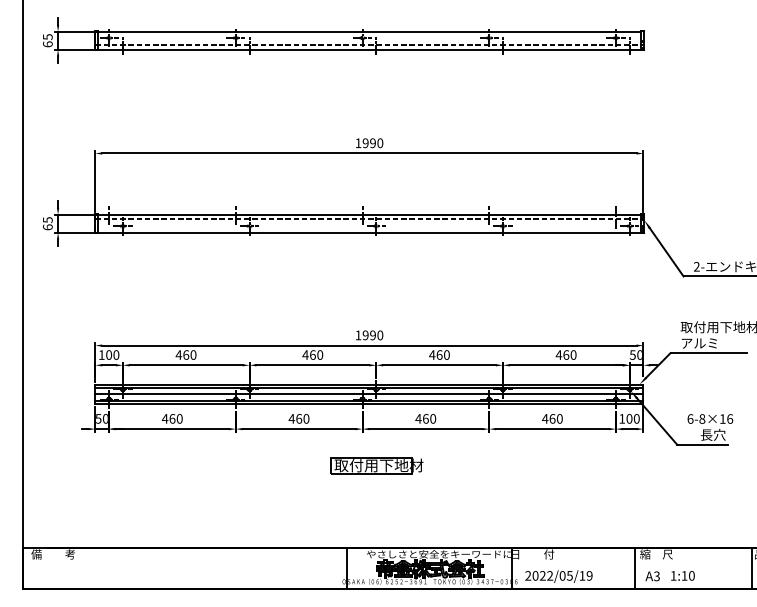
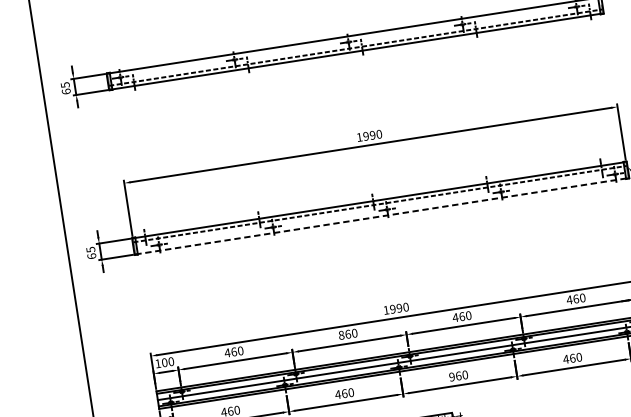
line: (368, 232) -> (381, 216), solid -> dashed
text: (305, 354) -> (341, 334), 460 -> 860
text: (418, 418) -> (452, 376), 460 -> 960

